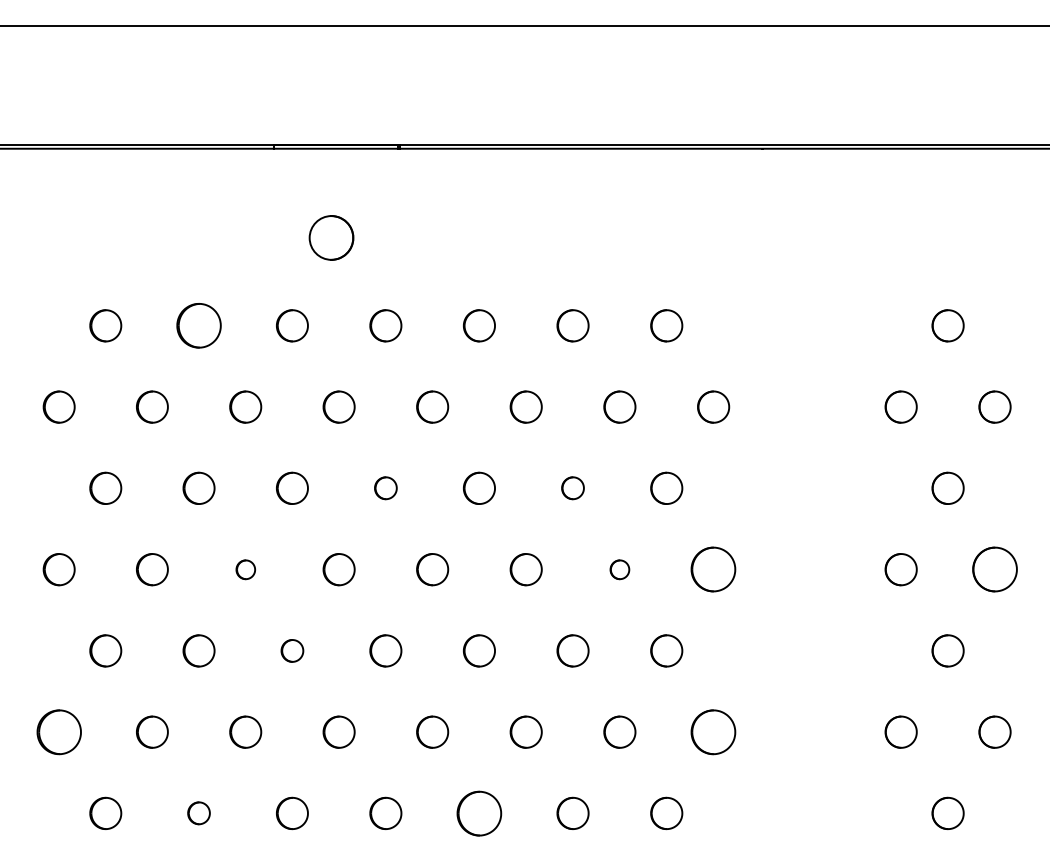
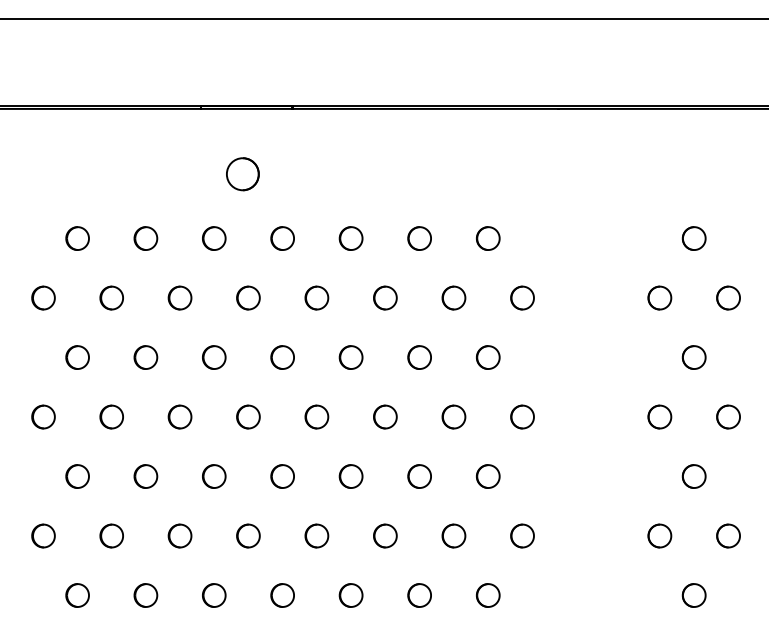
part: (198, 325) -> (145, 238), size x0.71
part: (385, 487) -> (282, 356), size x1.43
part: (572, 487) -> (419, 356), size x1.43
part: (245, 569) -> (179, 416), size x1.67
part: (619, 569) -> (453, 416), size x1.67
part: (713, 569) -> (522, 416), size x0.71
part: (994, 569) -> (728, 416), size x0.71
part: (292, 650) -> (214, 476), size x1.43
part: (58, 731) -> (43, 535), size x0.71
part: (713, 731) -> (522, 535), size x0.71
part: (198, 812) -> (145, 594), size x1.43
part: (479, 812) -> (351, 594), size x0.71

